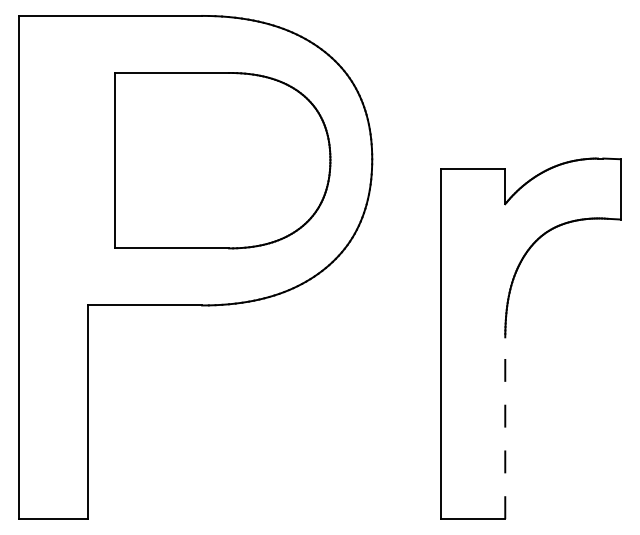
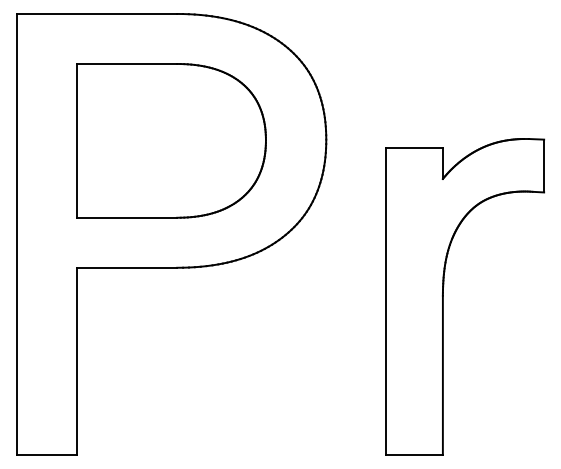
part: (222, 160) -> (171, 140), moved
line: (505, 428) -> (443, 375), dashed -> solid

